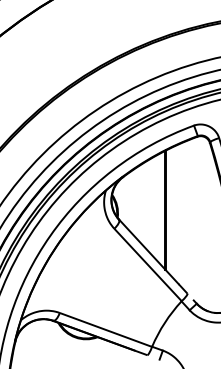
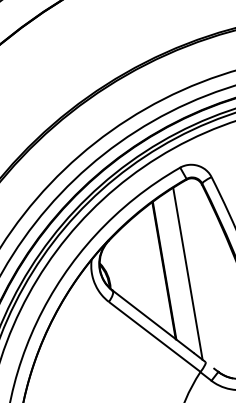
line: (185, 216) -> (188, 273), added

